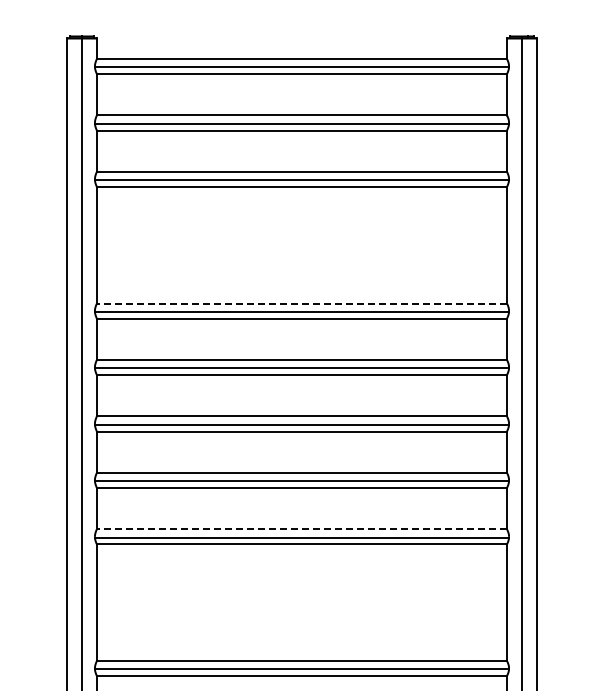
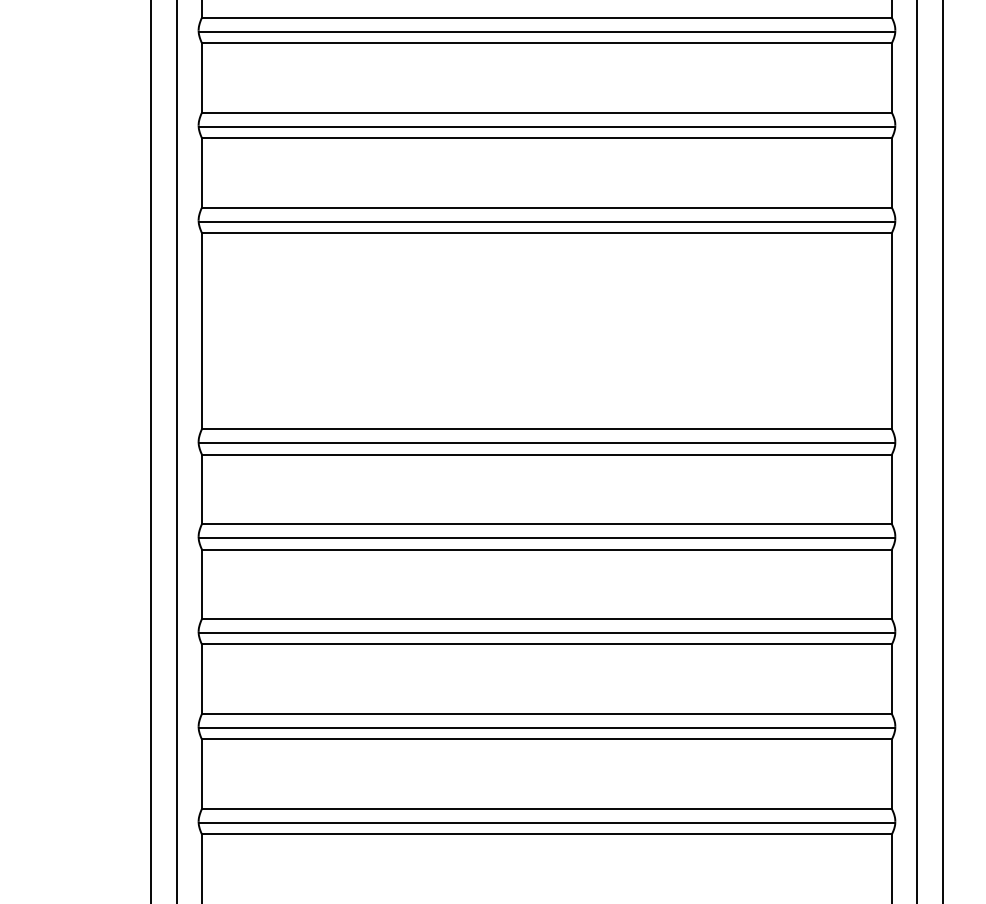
line: (301, 303) -> (546, 429), dashed -> solid
line: (301, 529) -> (546, 809), dashed -> solid

